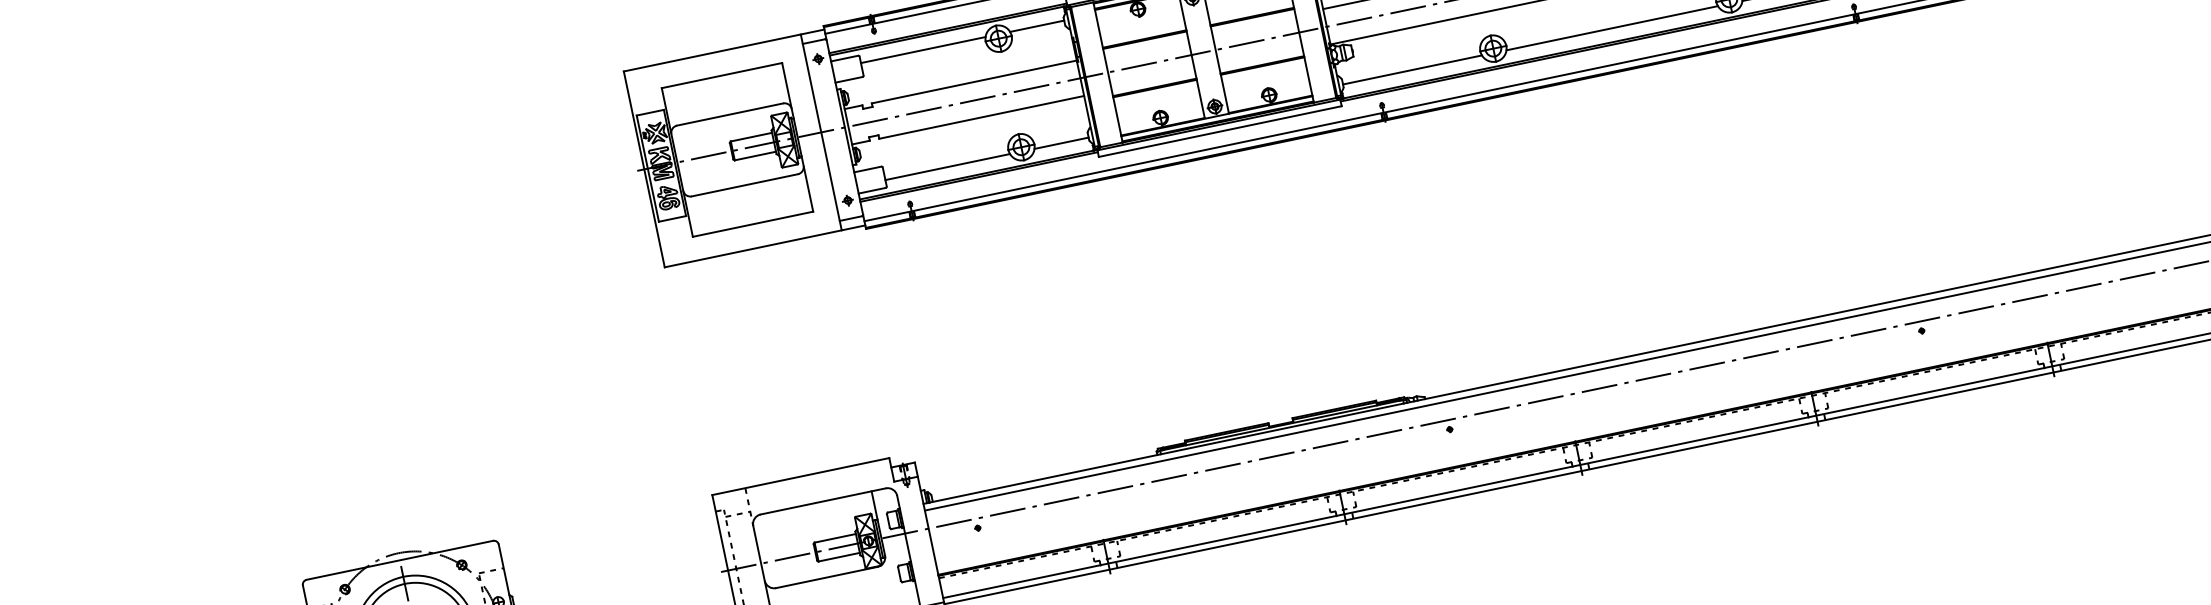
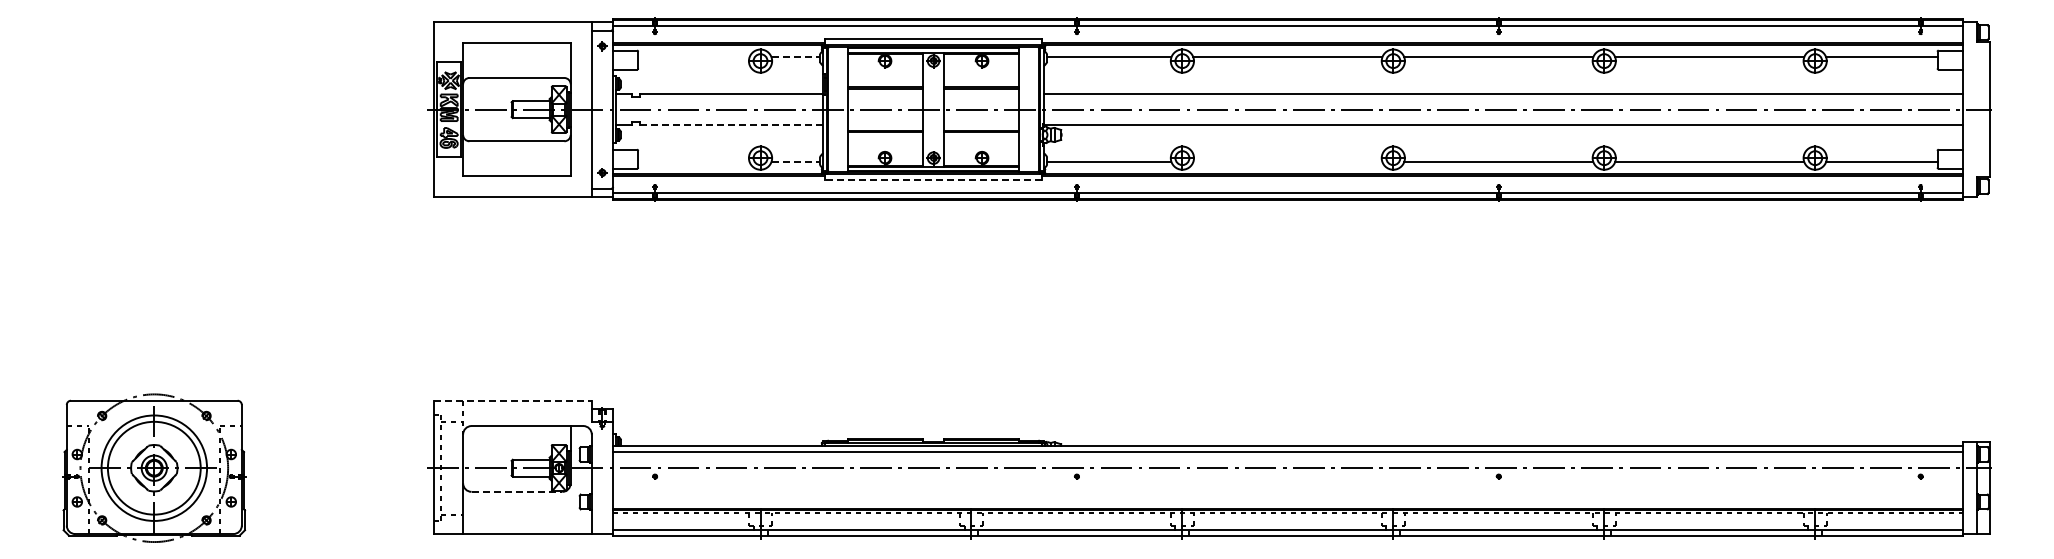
line: (1038, 26) -> (796, 57), solid -> dashed
line: (1611, 27) -> (1287, 161), removed
line: (922, 50) -> (693, 57), removed
line: (981, 117) -> (731, 125), solid -> dashed
line: (1220, 131) -> (933, 180), solid -> dashed
line: (1062, 142) -> (796, 161), solid -> dashed
line: (947, 166) -> (693, 161), removed
line: (801, 476) -> (513, 400), solid -> dashed
line: (827, 576) -> (517, 491), solid -> dashed

